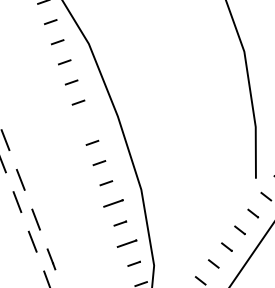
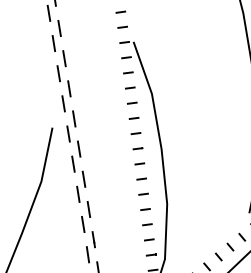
part: (84, 122) -> (137, 148), added
part: (113, 203) -> (145, 209), size x0.62
part: (127, 243) -> (149, 239), size x0.62

